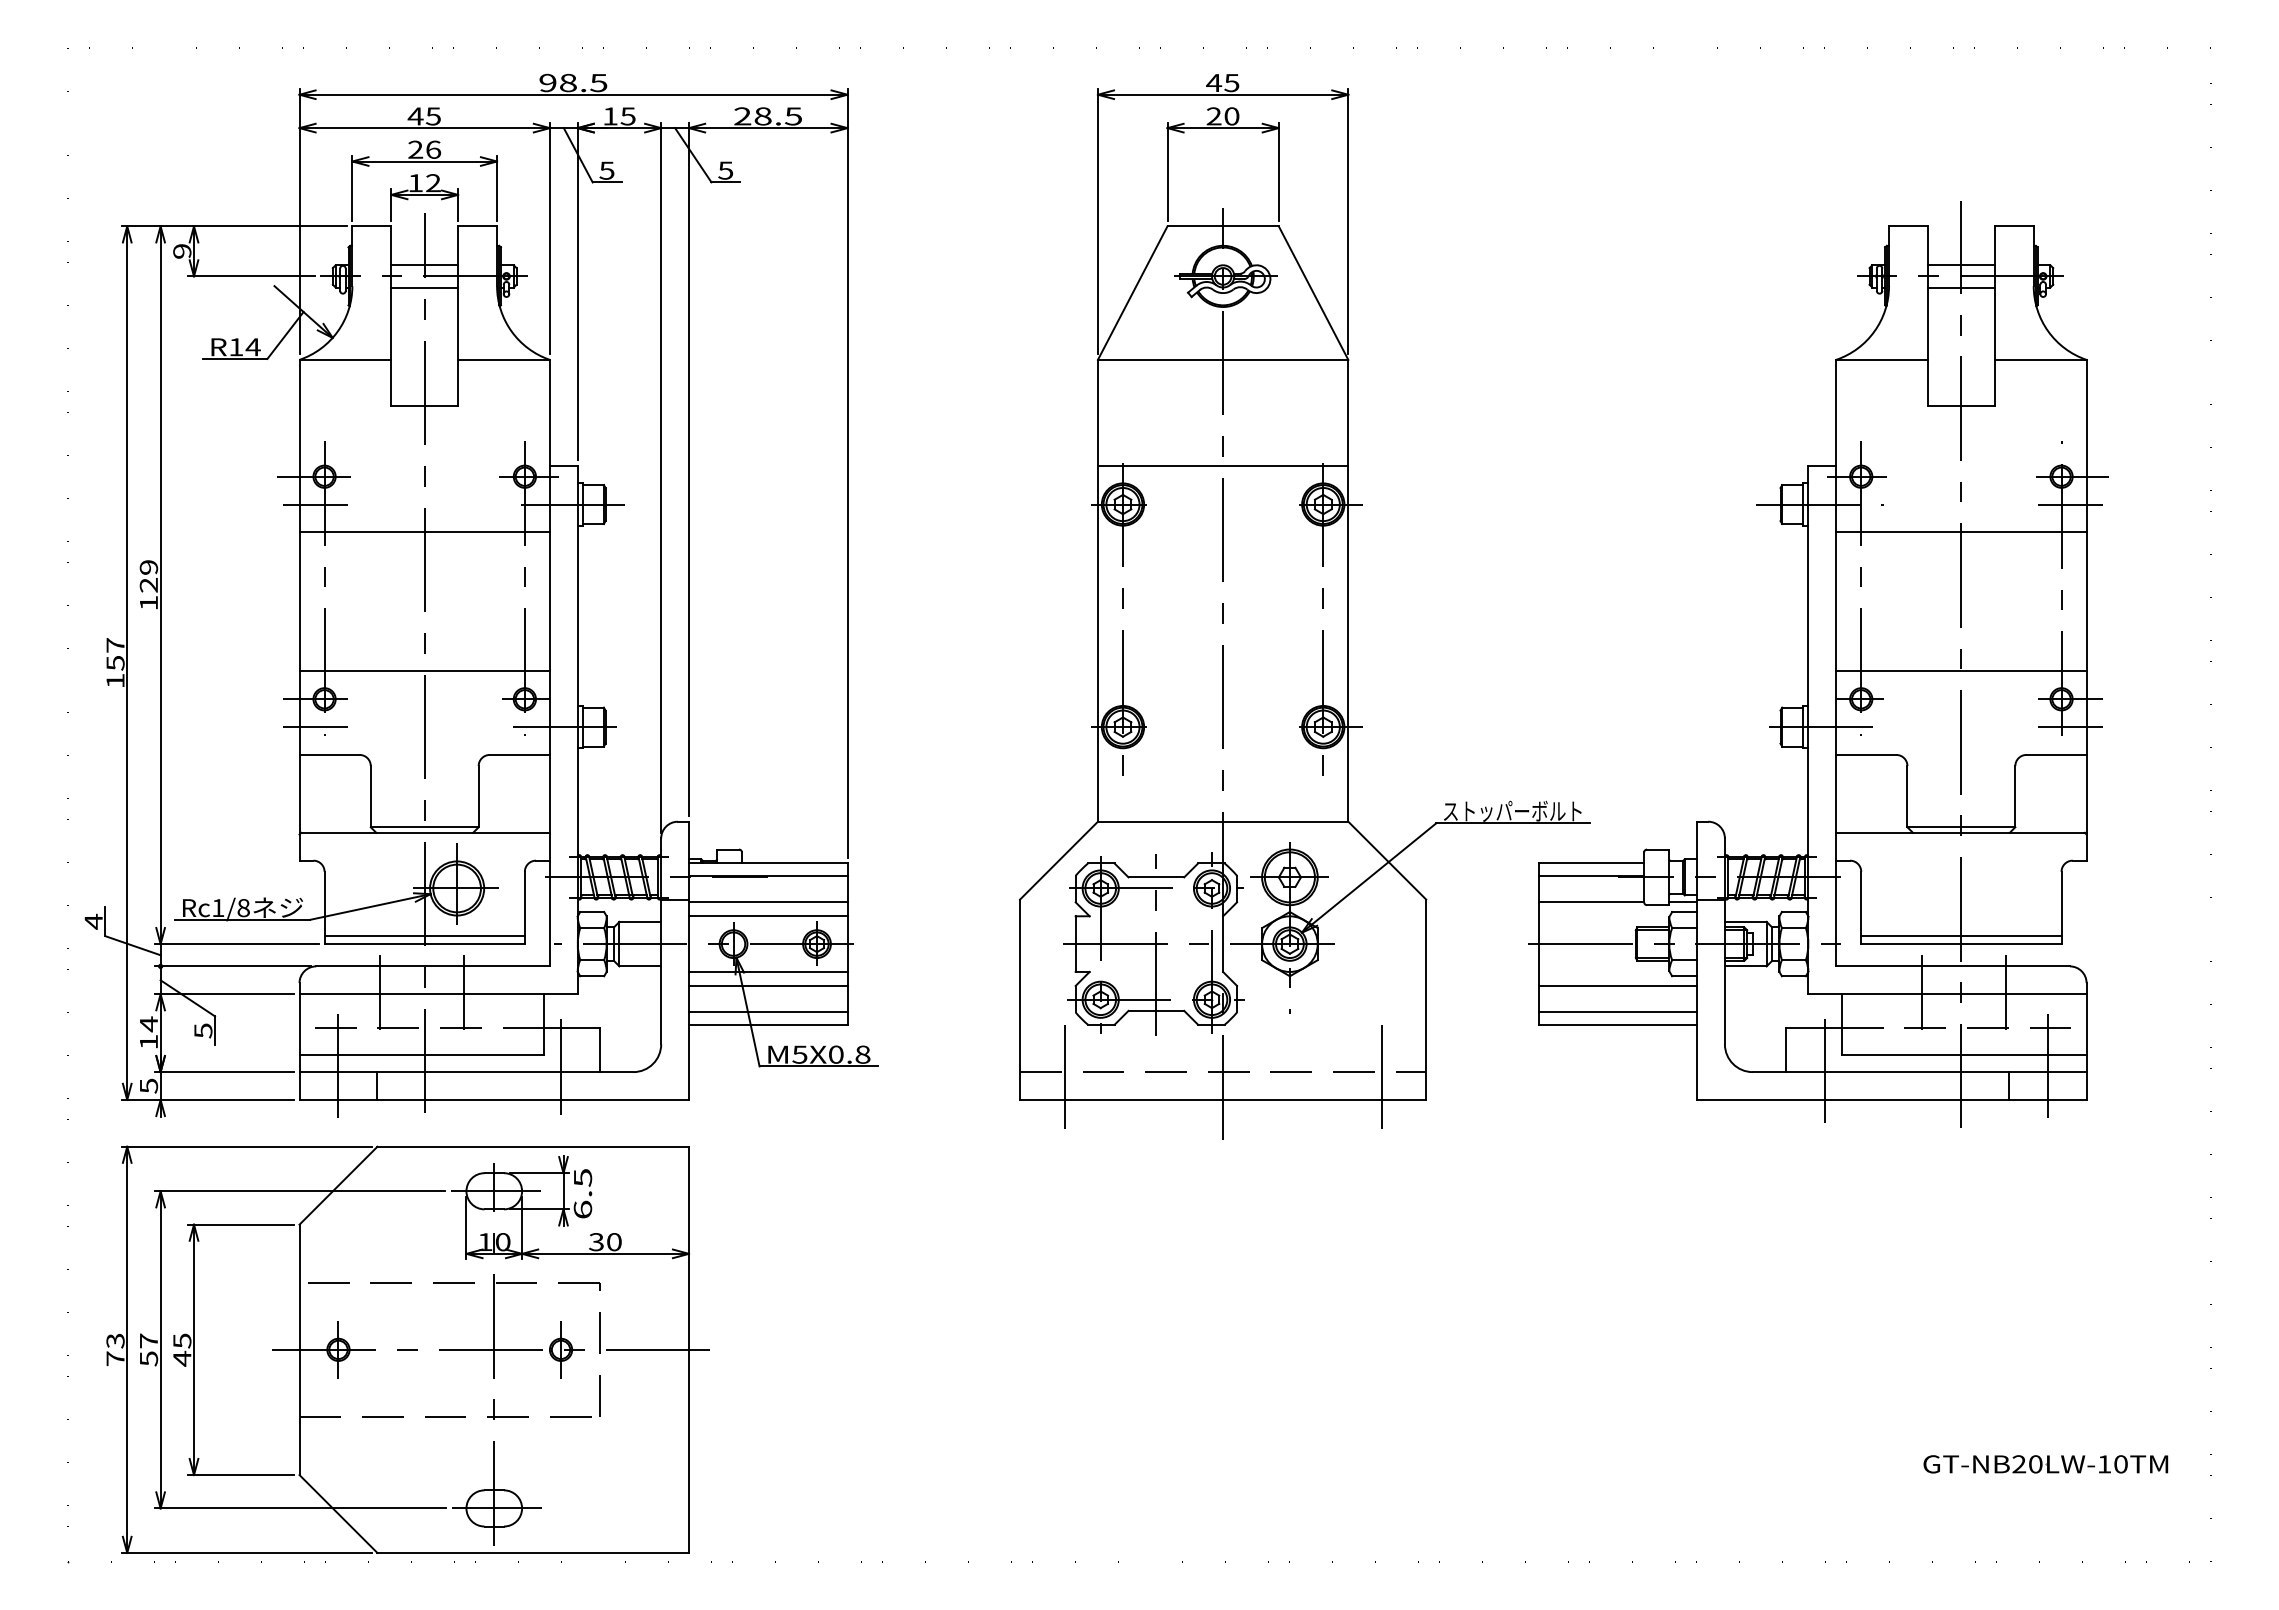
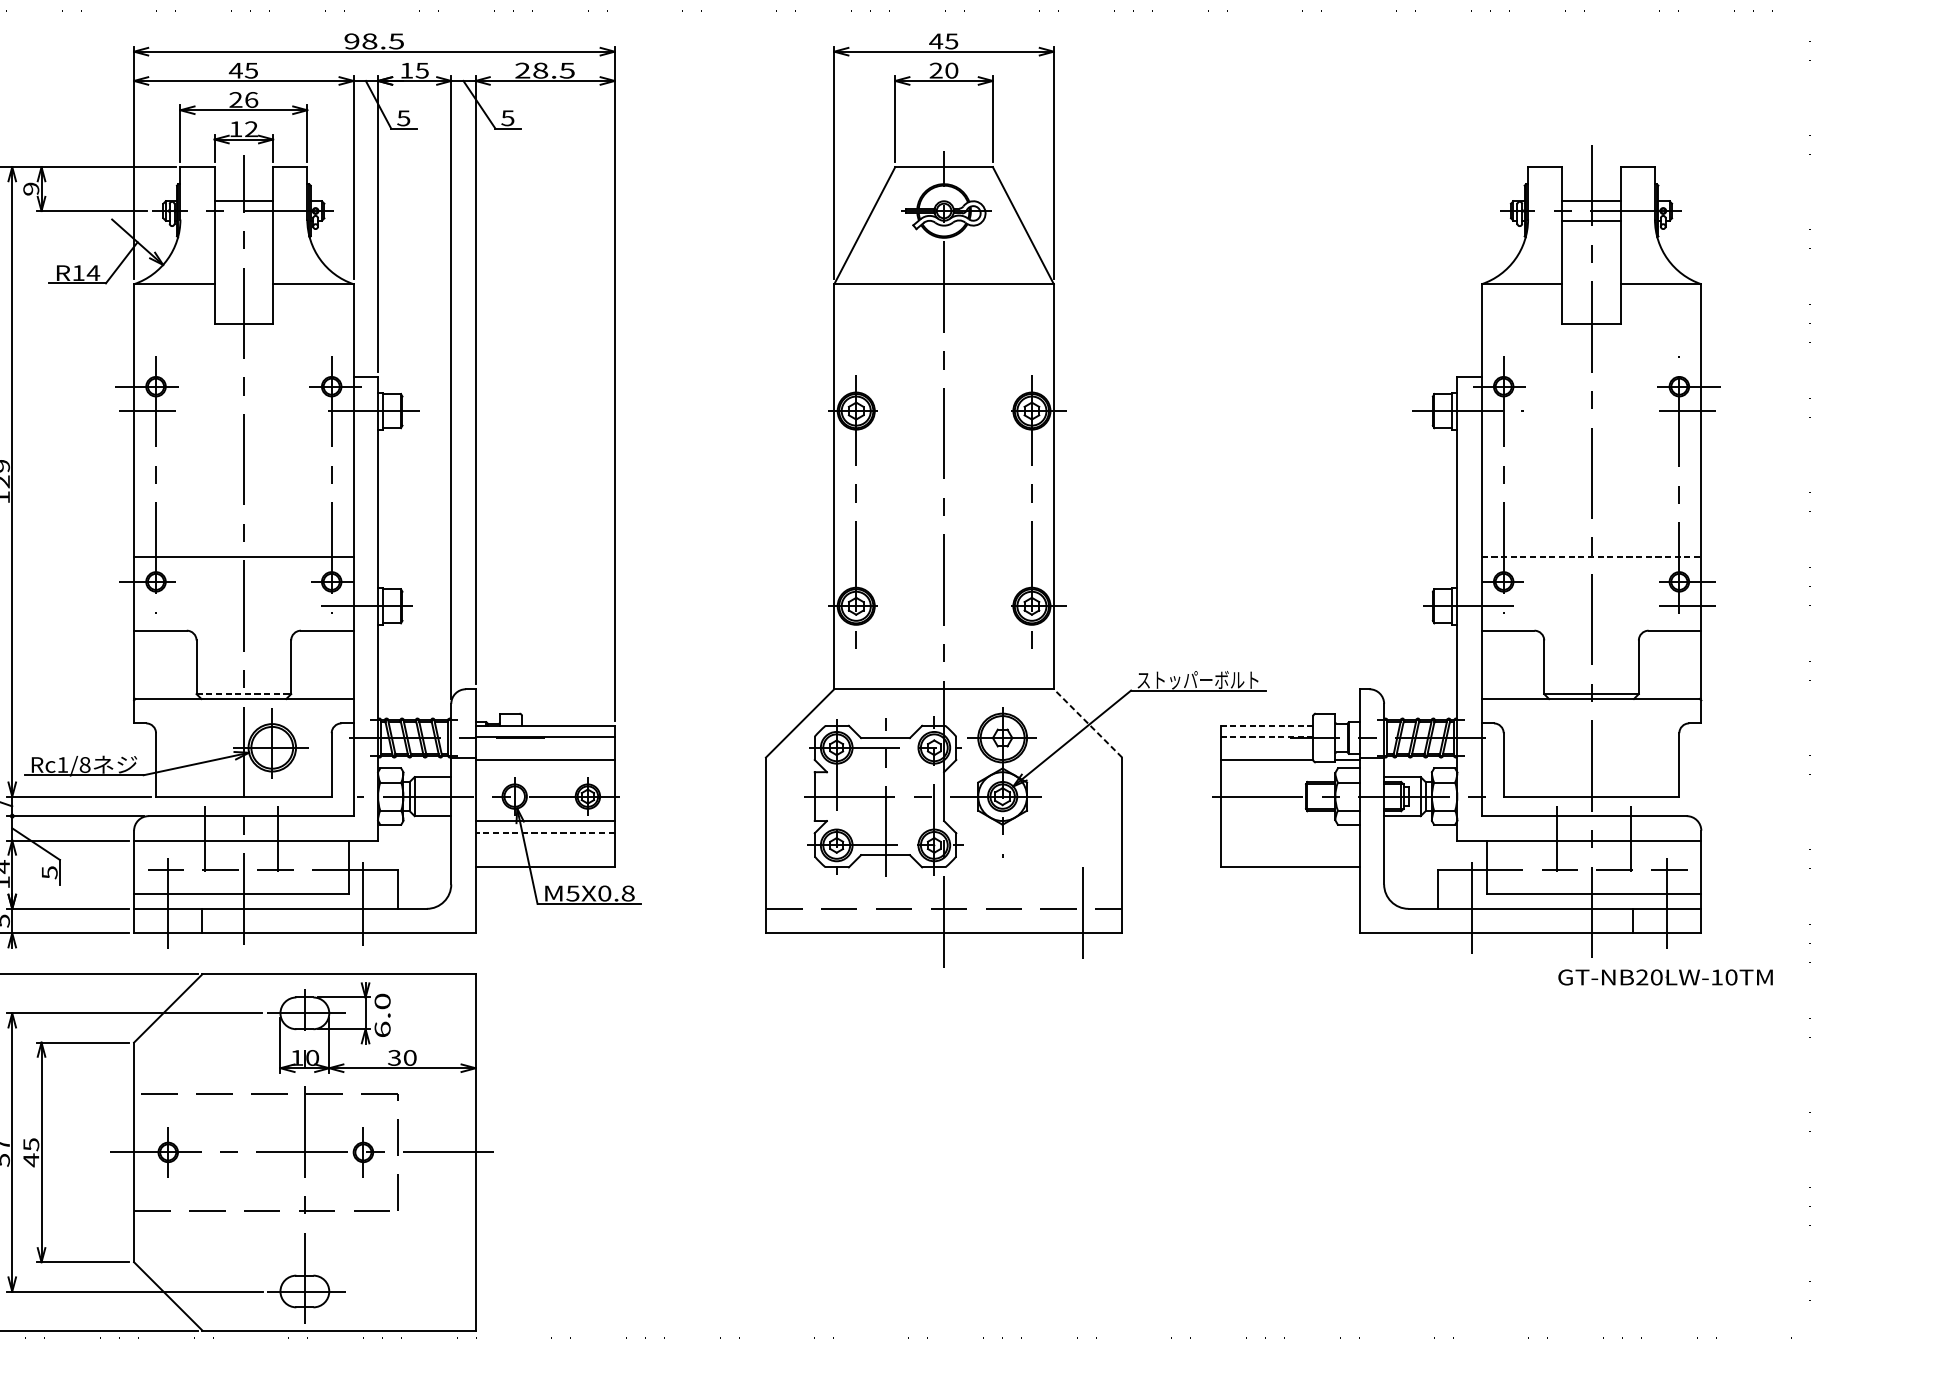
line: (424, 287) -> (243, 220), removed
line: (1222, 465) -> (943, 376), removed
line: (424, 532) -> (243, 435), removed
line: (1961, 532) -> (1591, 435), removed
line: (1961, 671) -> (1591, 557), solid -> dashed
line: (314, 727) -> (147, 606), removed
line: (424, 827) -> (243, 694), solid -> dashed
line: (1386, 860) -> (1087, 723), solid -> dashed
line: (1591, 863) -> (1267, 725), solid -> dashed
line: (1591, 875) -> (1267, 736), solid -> dashed
line: (768, 916) -> (545, 772), removed
line: (424, 935) -> (243, 789), removed
line: (1961, 935) -> (1591, 789), removed
line: (767, 985) -> (544, 832), solid -> dashed
line: (1617, 985) -> (1289, 832), removed
line: (768, 1012) -> (545, 856), removed
line: (1617, 1012) -> (1289, 856), removed
line: (1064, 1081) -> (804, 917), removed
text: (582, 1178) -> (382, 1002), 6.5 -> 6.0
part: (2045, 1464) -> (1665, 977), moved

